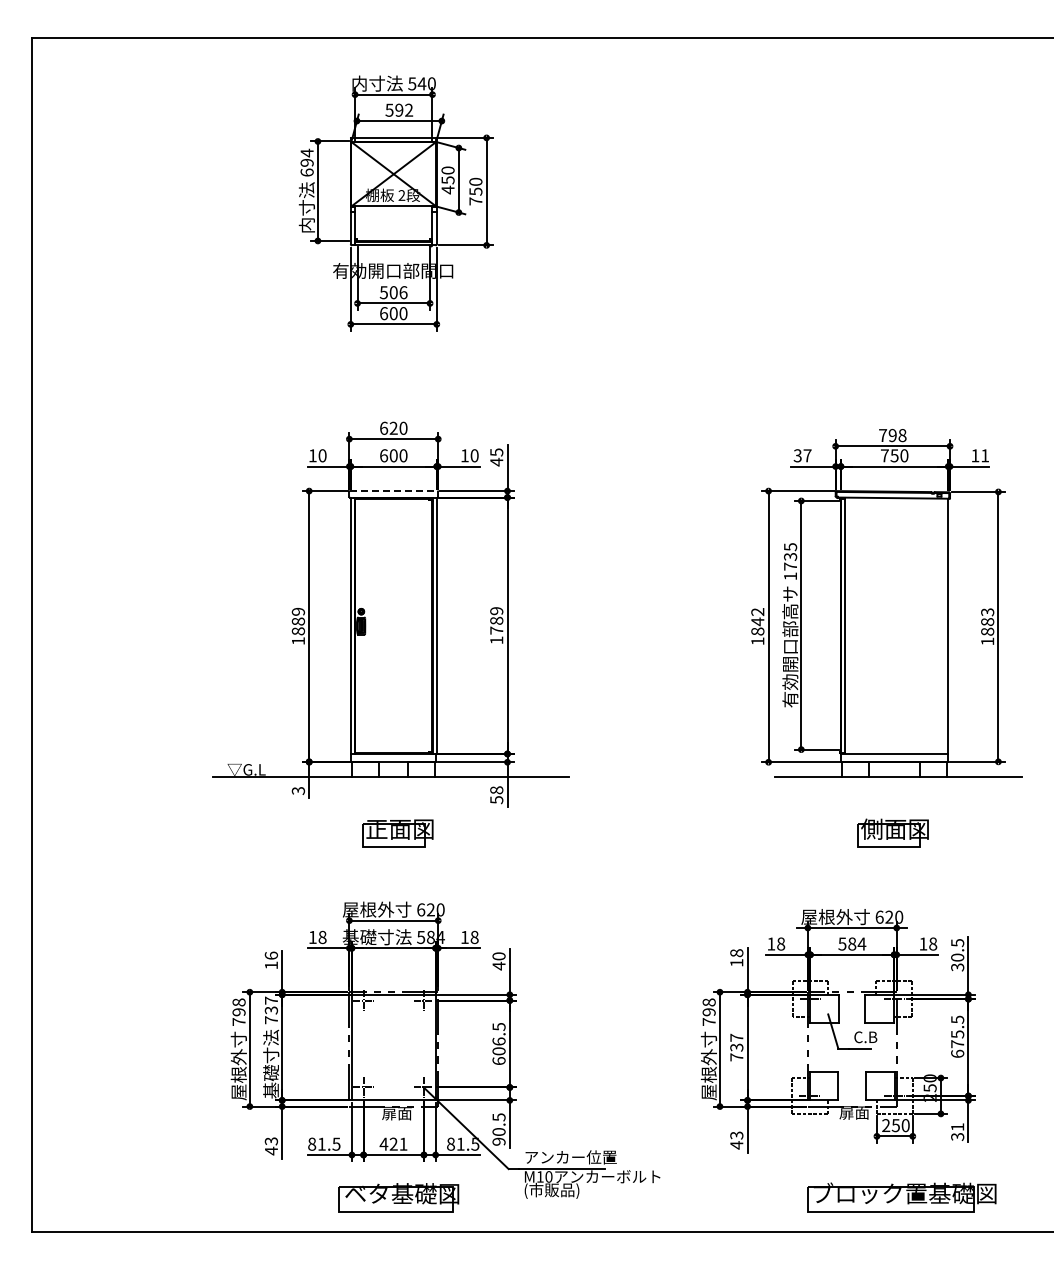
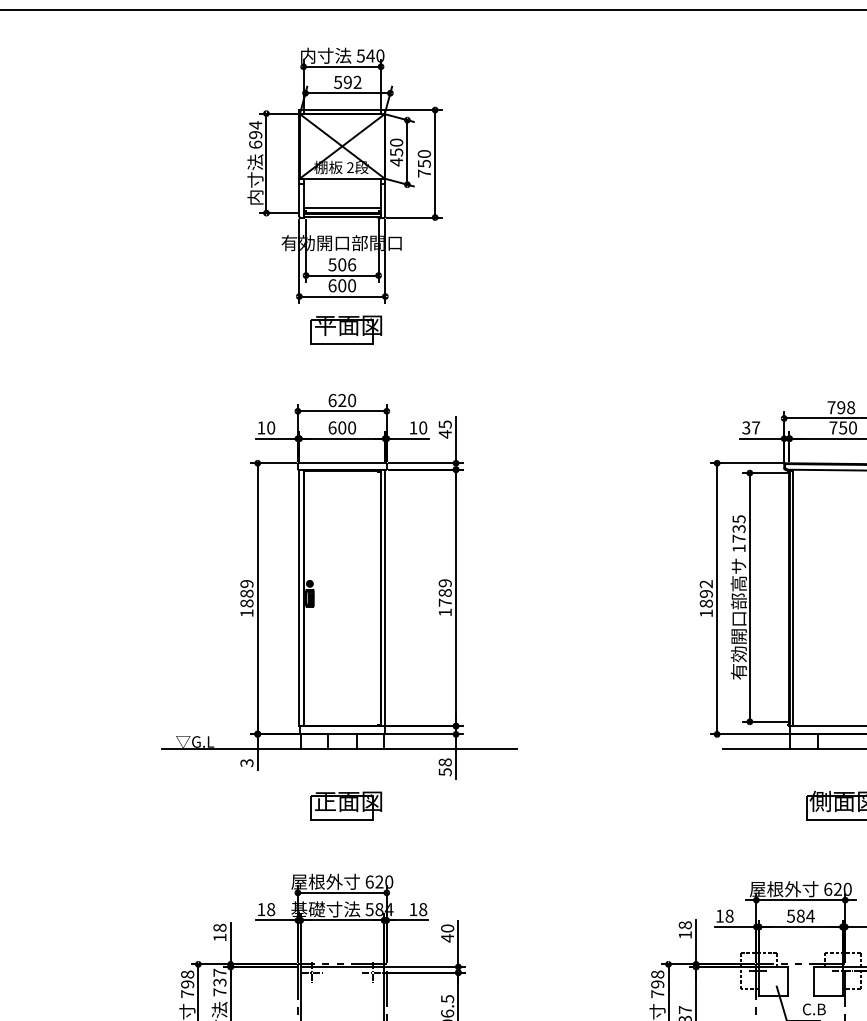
line: (393, 235) -> (342, 207), added
part: (397, 357) -> (346, 329), added
line: (393, 491) -> (342, 463), dashed -> solid
text: (757, 621) -> (706, 593), 1842 -> 1892
text: (270, 955) -> (219, 927), 16 -> 18

